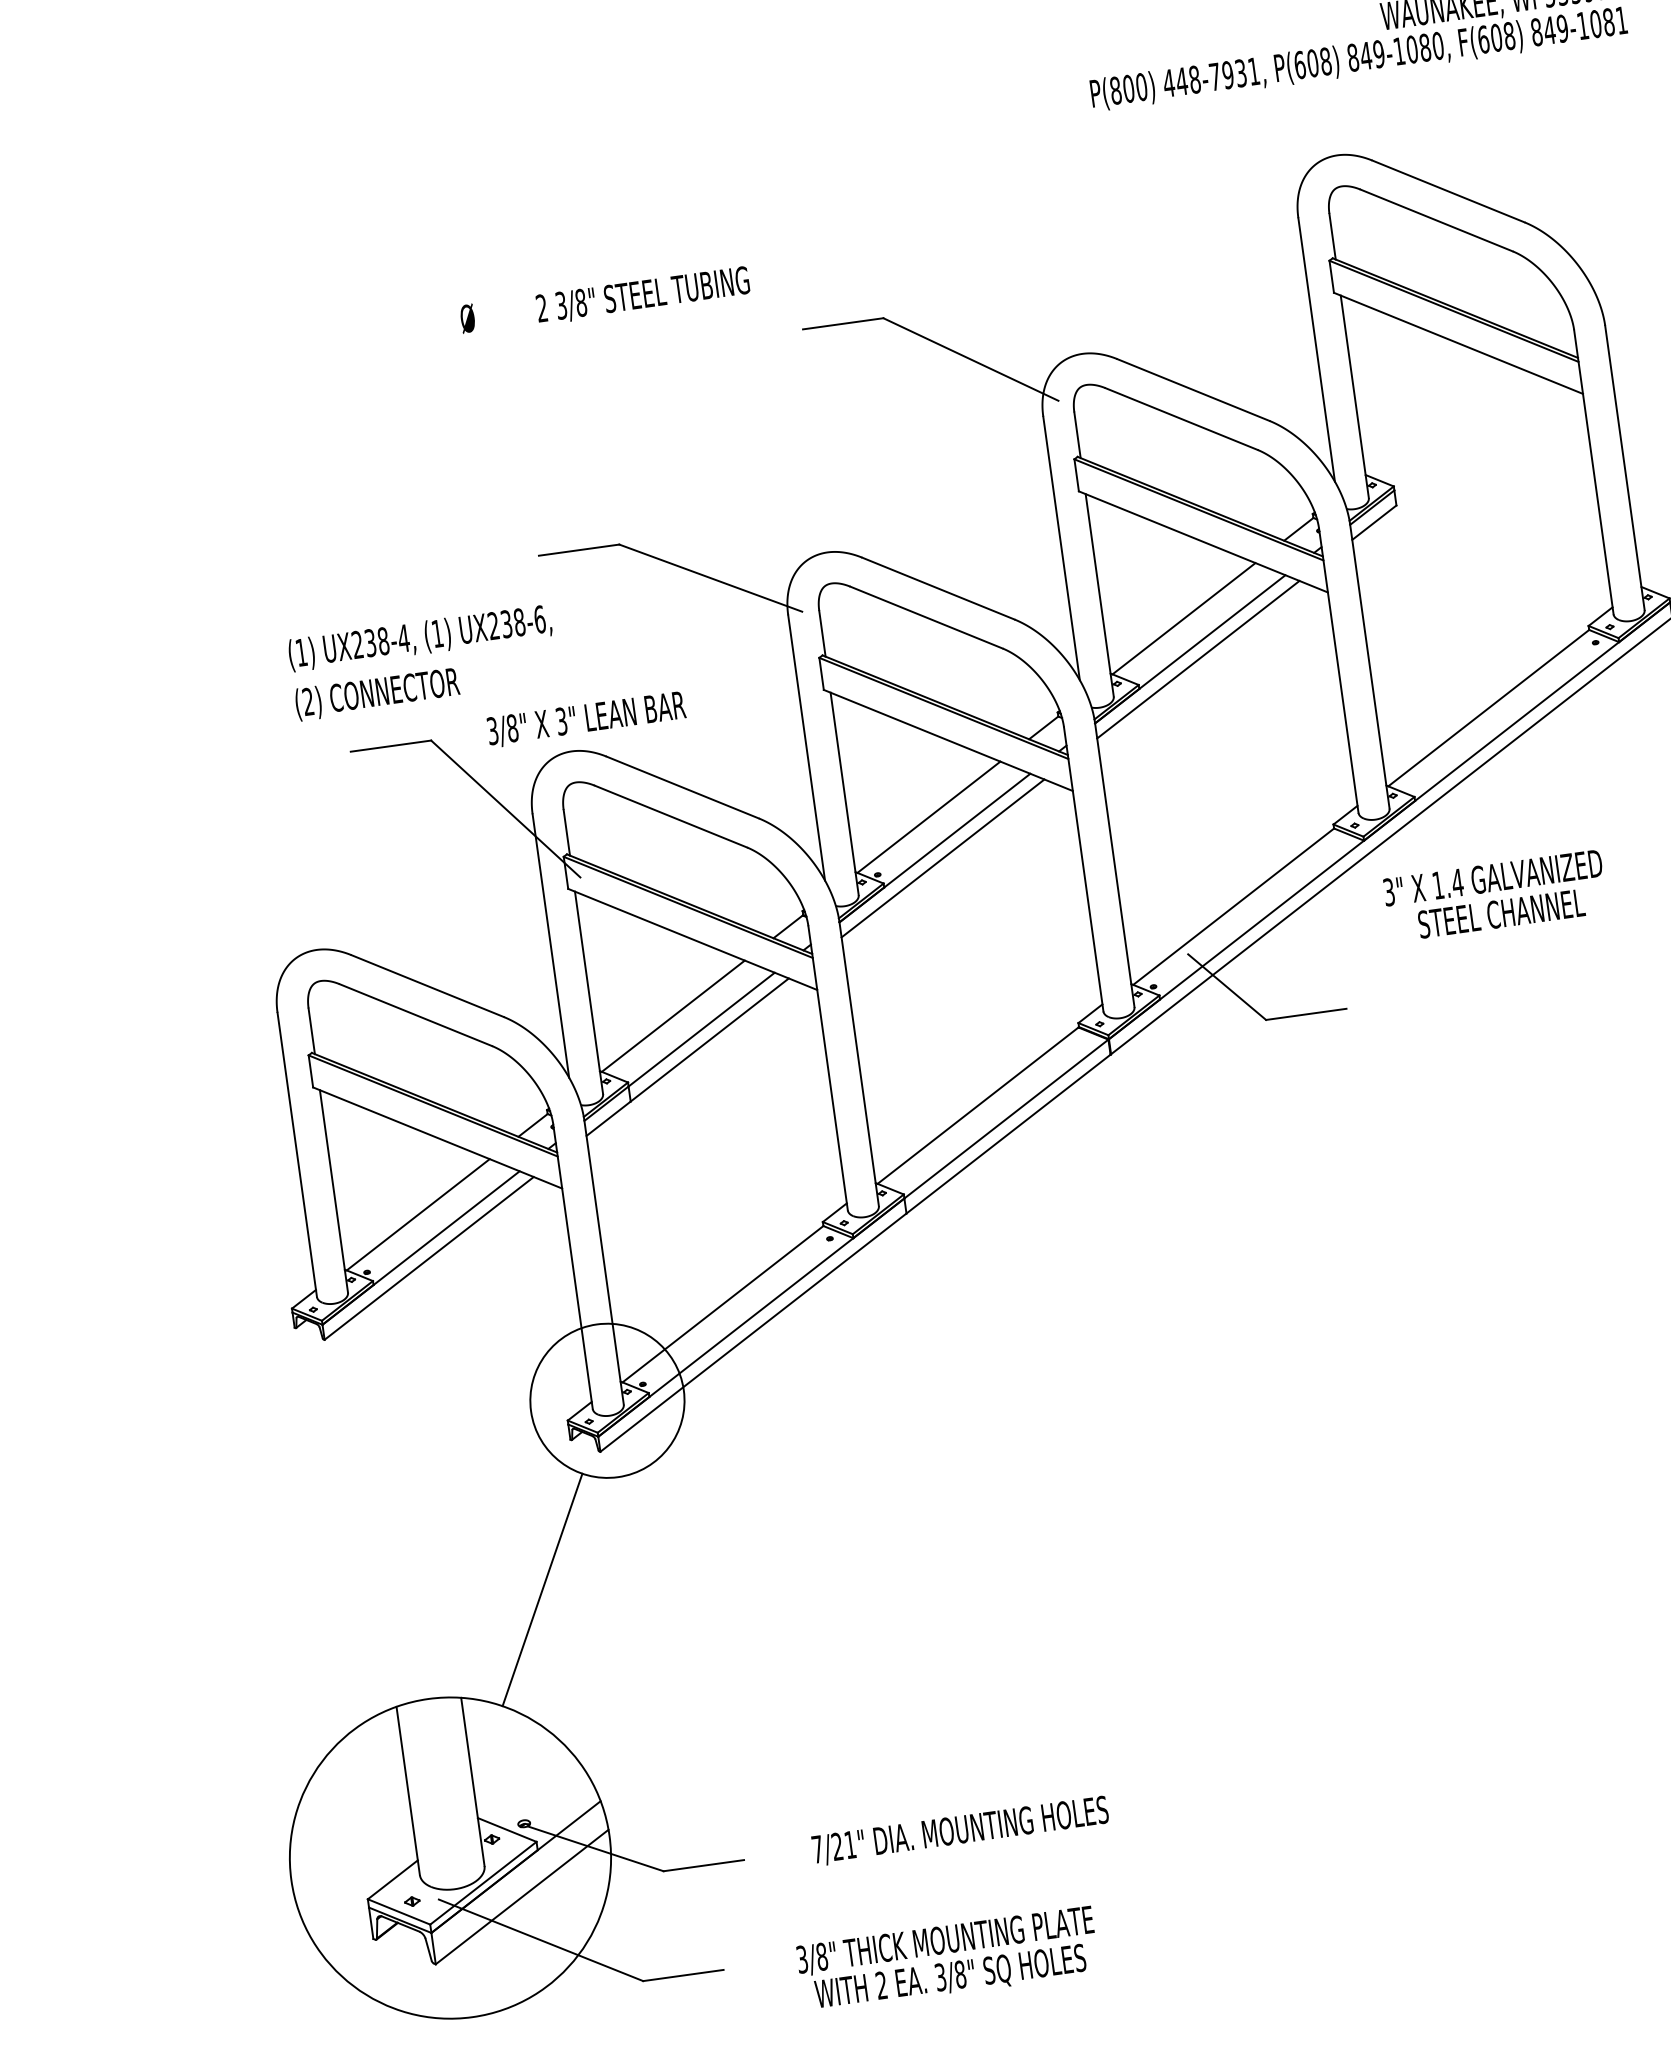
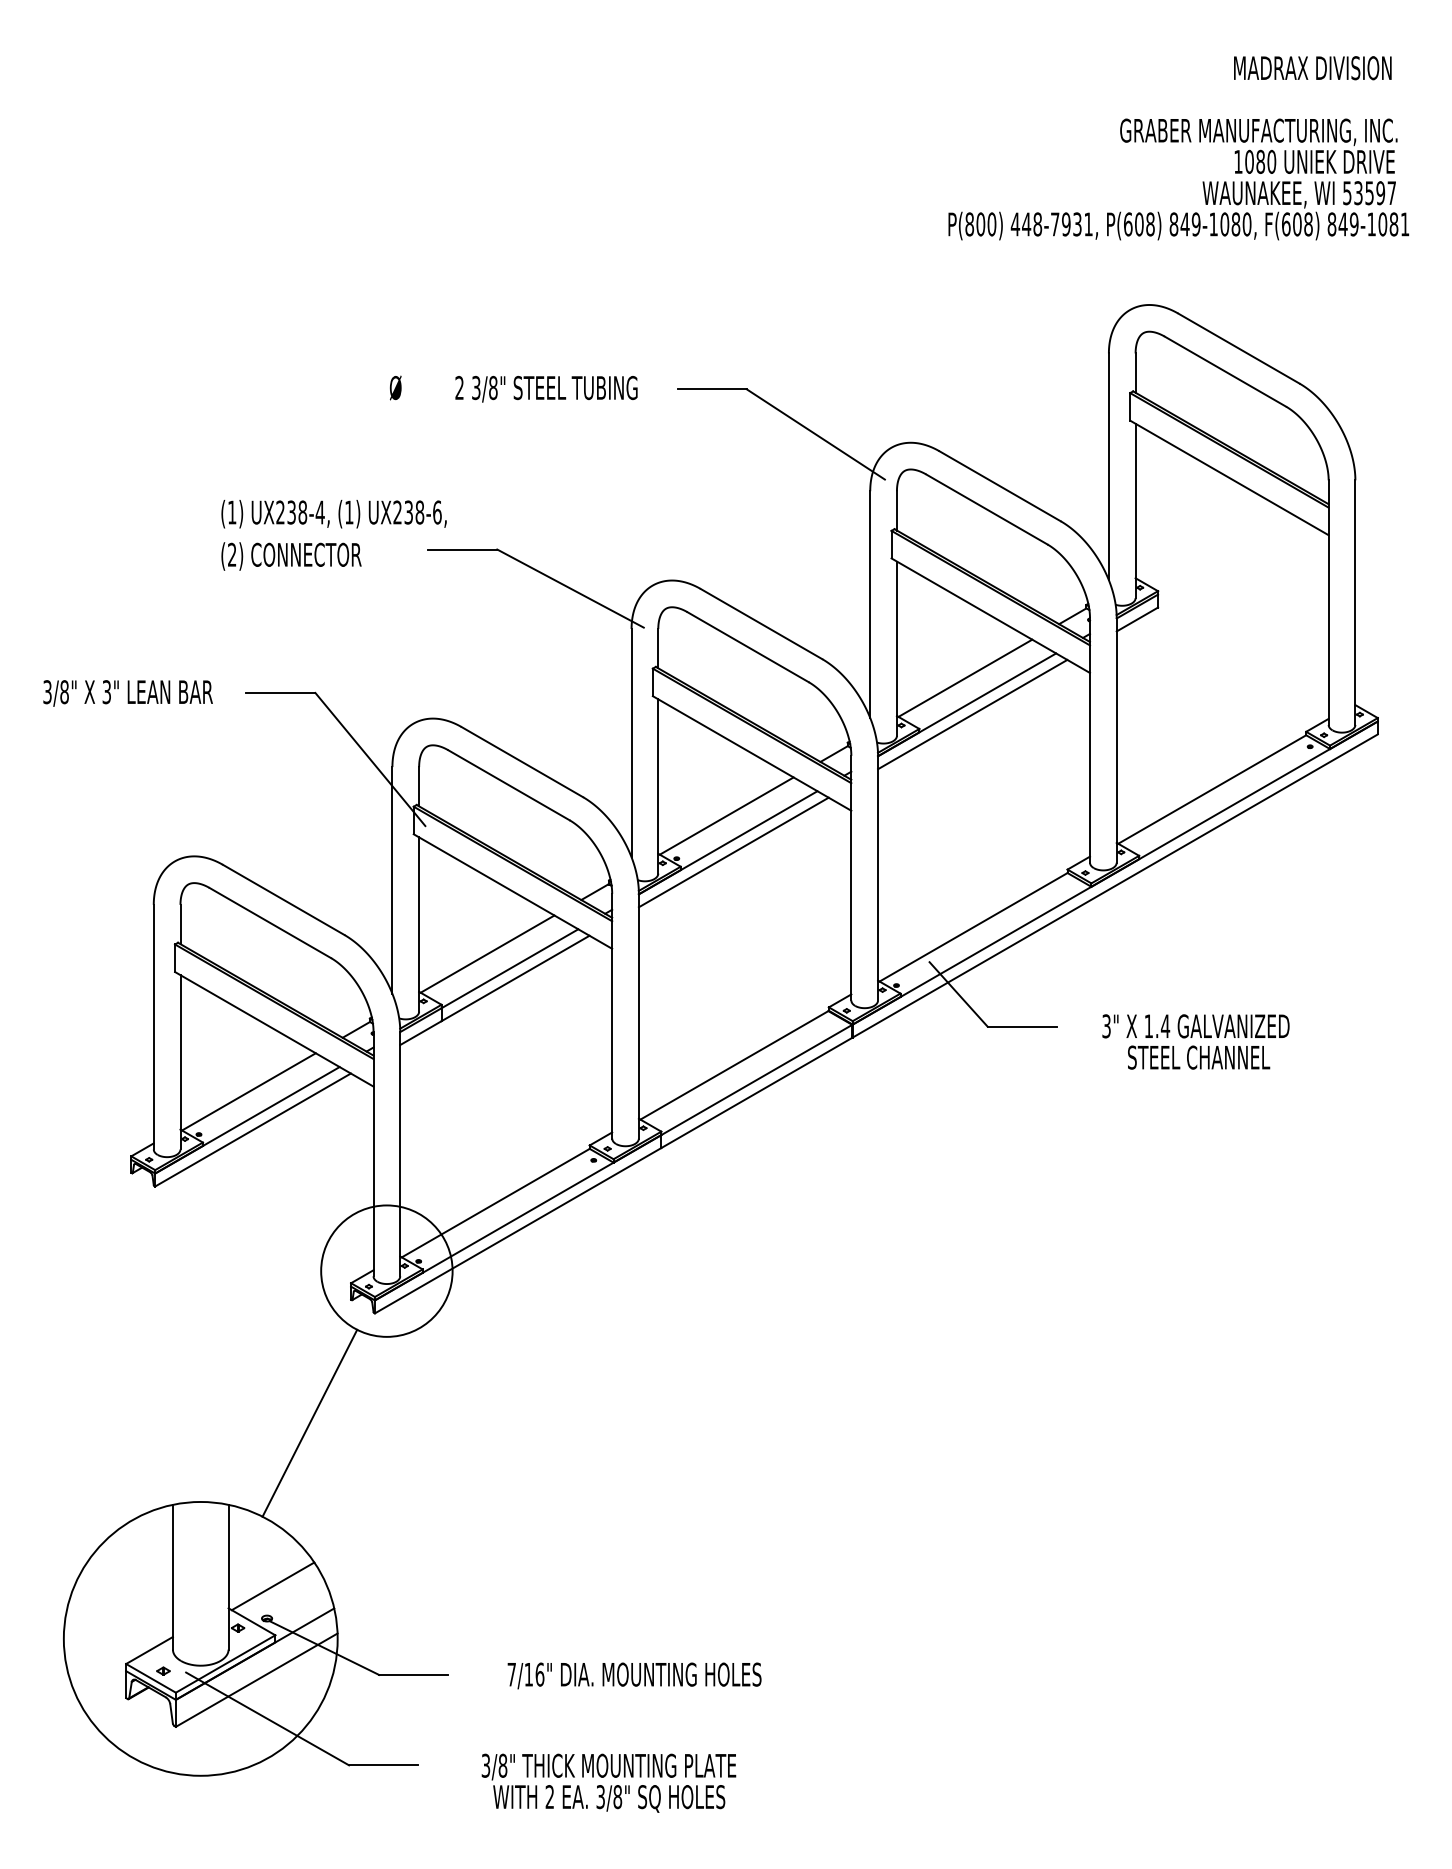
text: (604, 300) -> (513, 388), moved
text: (422, 662) -> (333, 535), moved
text: (585, 719) -> (127, 693), moved
text: (1494, 895) -> (1195, 1041), moved
line: (525, 1785) -> (272, 1586), added
text: (843, 1845) -> (534, 1674), 7/21" -> 7/16"

